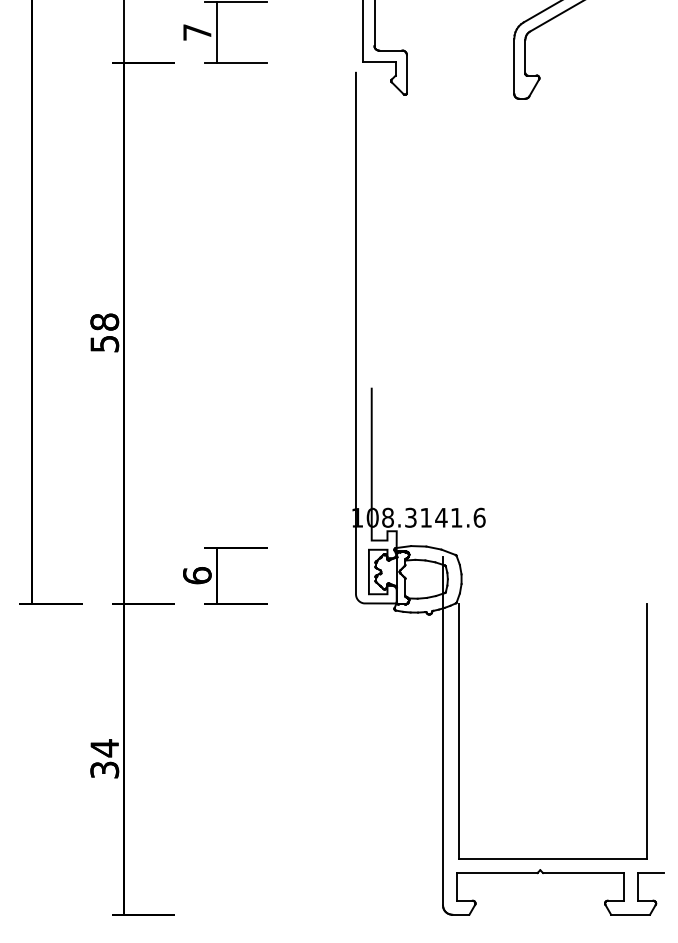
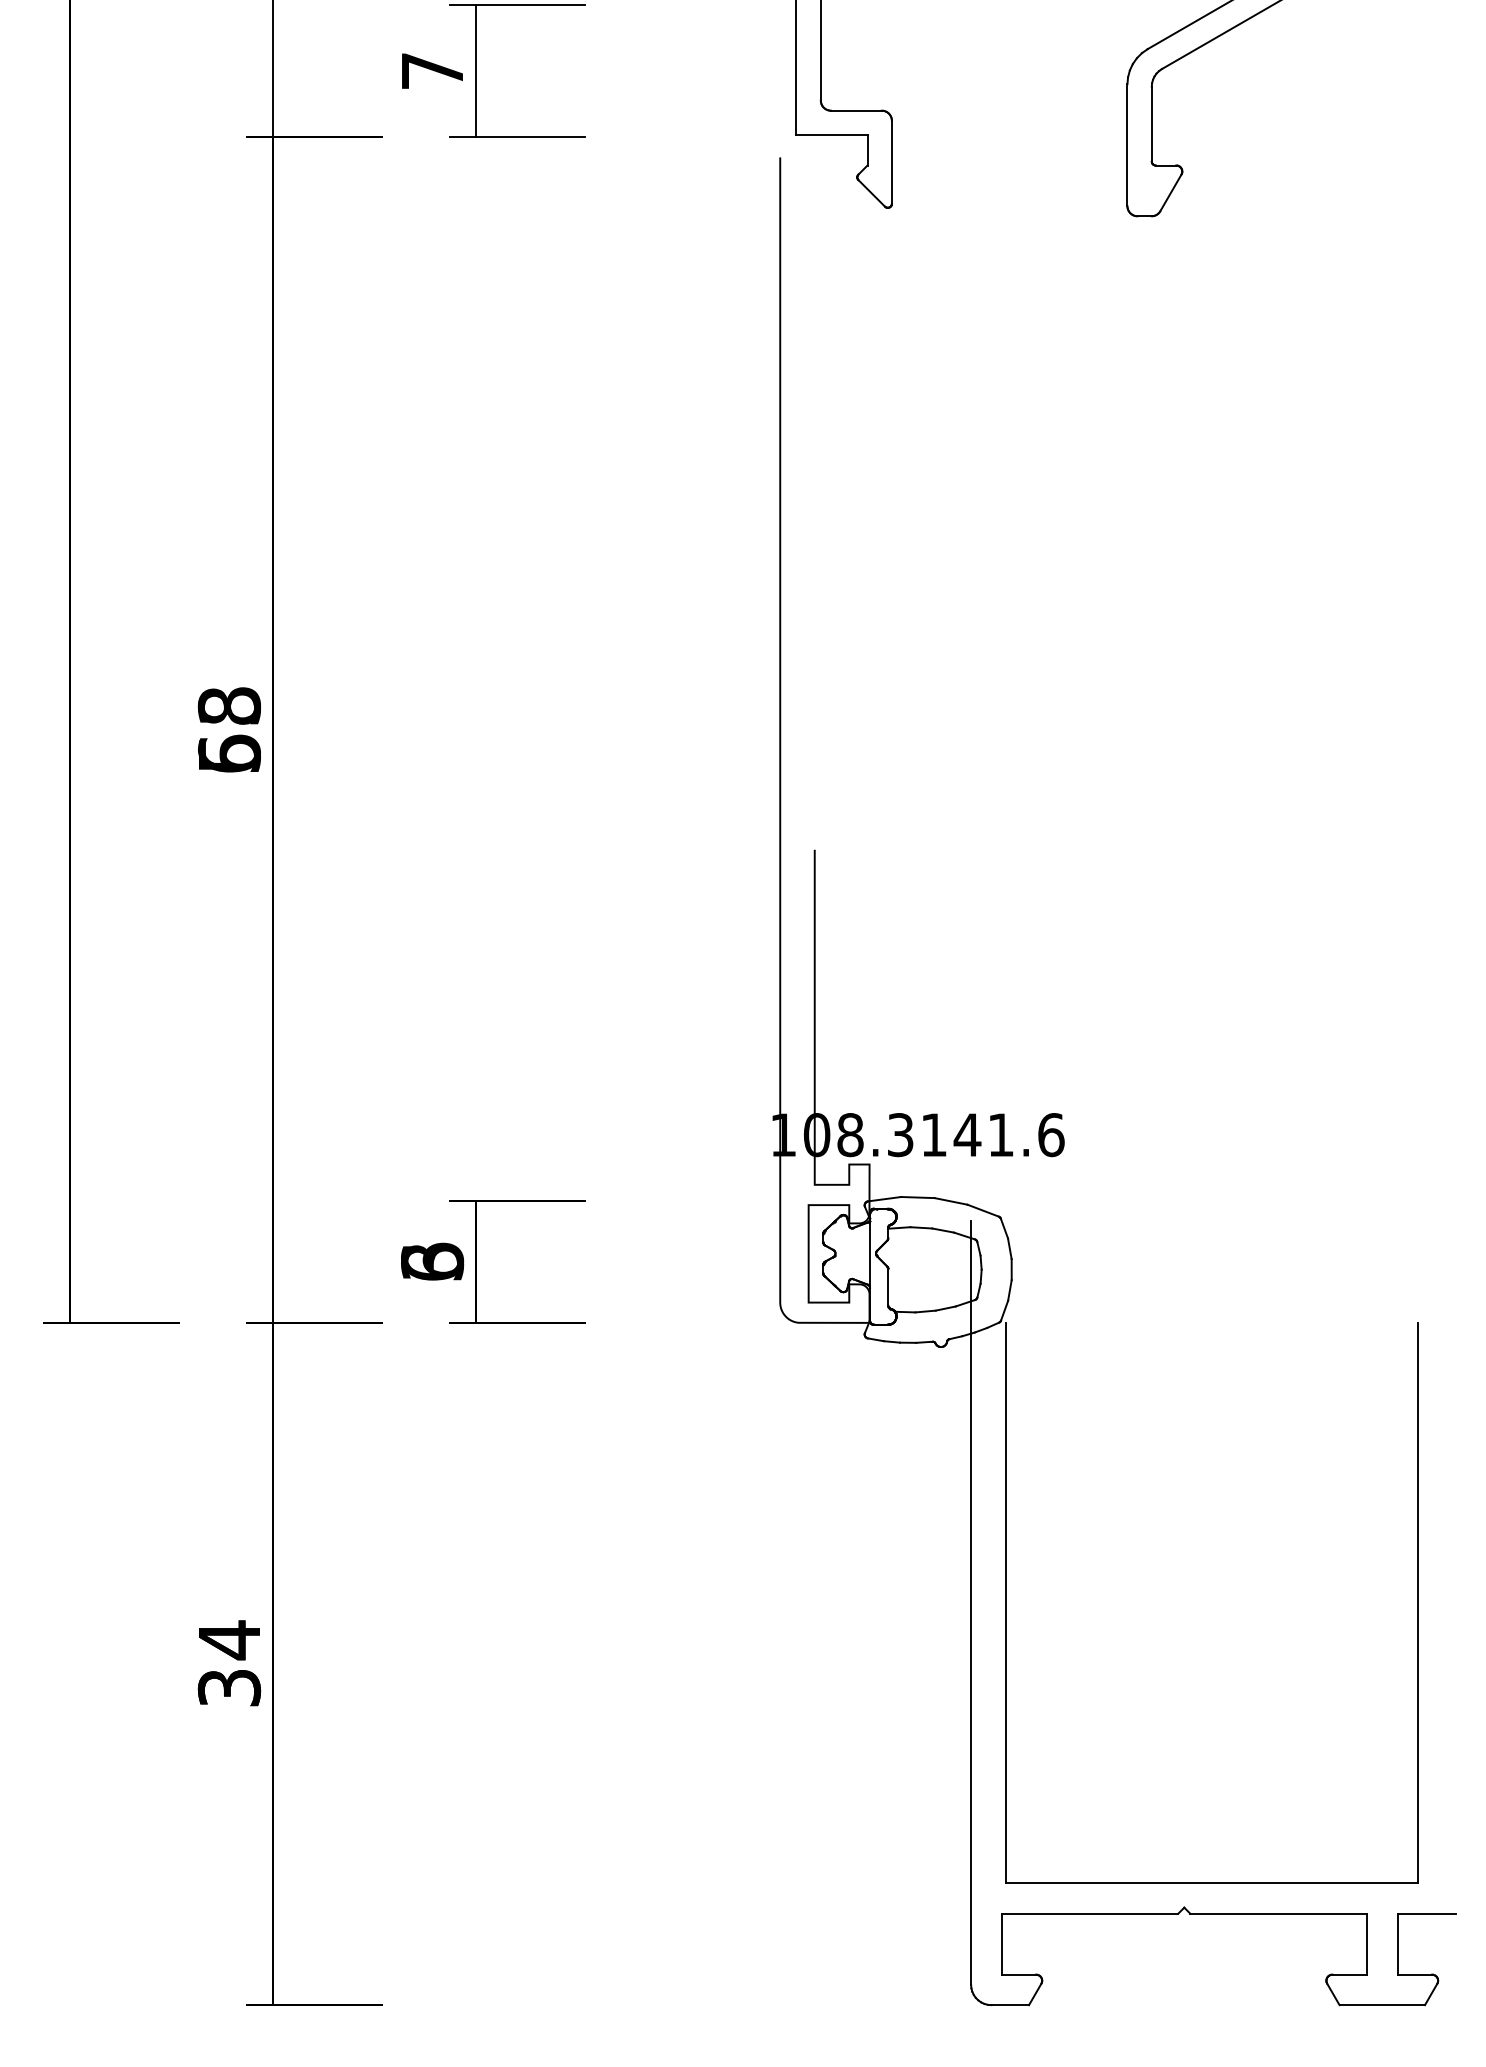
text: (104, 332) -> (228, 728), 58 -> 63
text: (197, 575) -> (432, 1261), 6 -> 3

